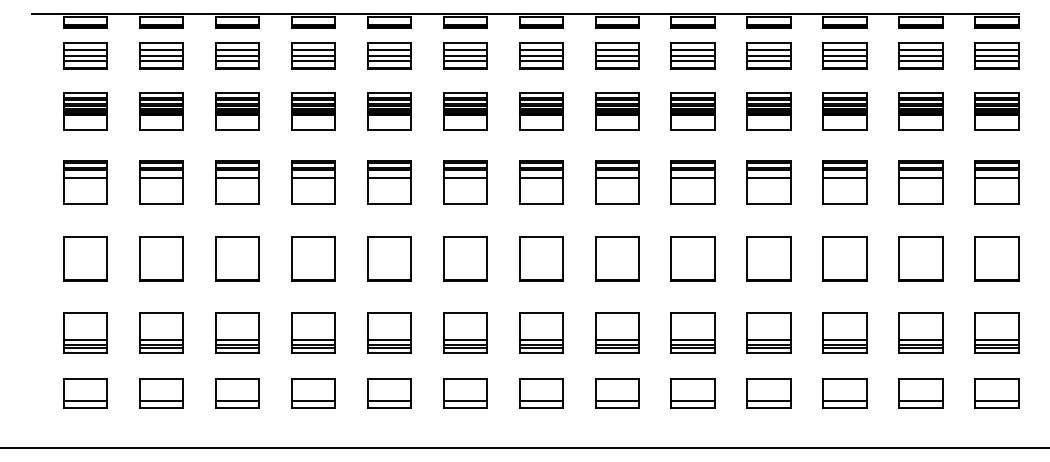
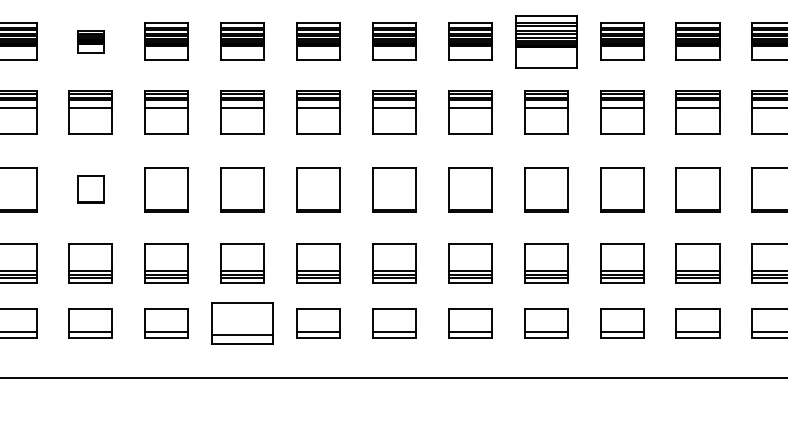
part: (237, 111) -> (90, 41), size x0.6
part: (692, 111) -> (545, 41), size x1.4
part: (237, 258) -> (90, 188), size x0.6
part: (389, 393) -> (242, 323), size x1.4

